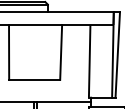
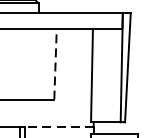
line: (61, 51) -> (55, 63), solid -> dashed
line: (64, 101) -> (59, 127), solid -> dashed

